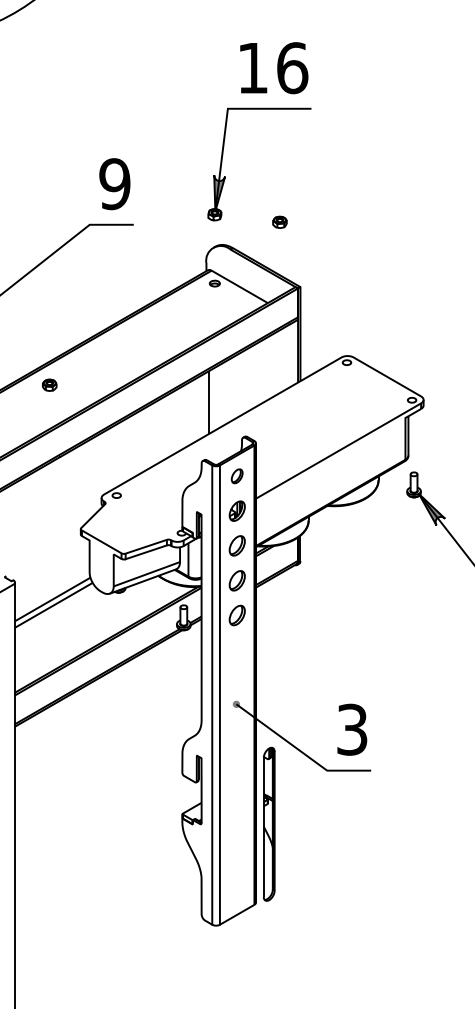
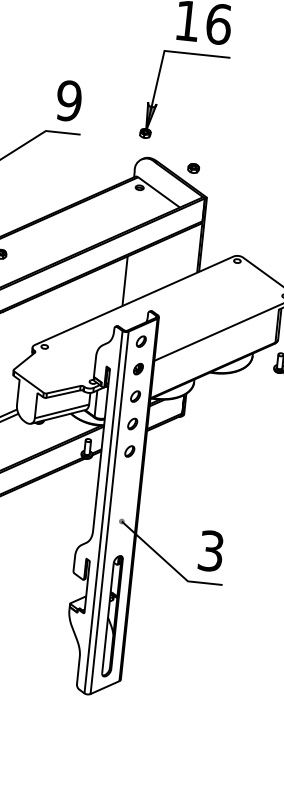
part: (279, 221) -> (193, 167), moved
part: (236, 510) -> (137, 368), size x0.71
part: (236, 545) -> (135, 396), size x0.71
part: (236, 580) -> (132, 423), size x0.71
part: (236, 615) -> (129, 451), size x0.71
part: (268, 823) -> (112, 615), moved

